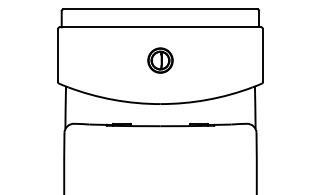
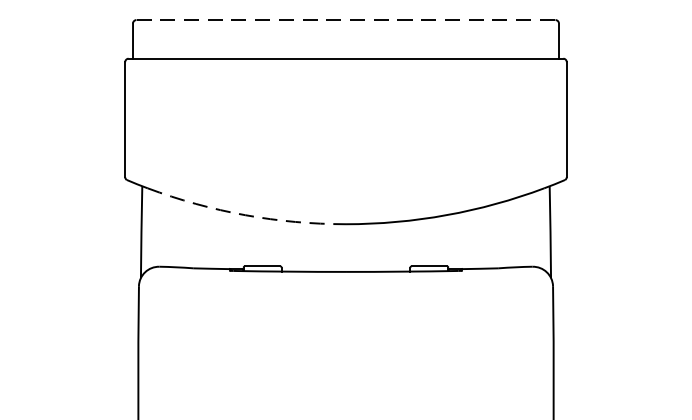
line: (160, 9) -> (346, 20), solid -> dashed
part: (160, 60) -> (346, 130), removed
arc: (113, 99) -> (244, 214), solid -> dashed

